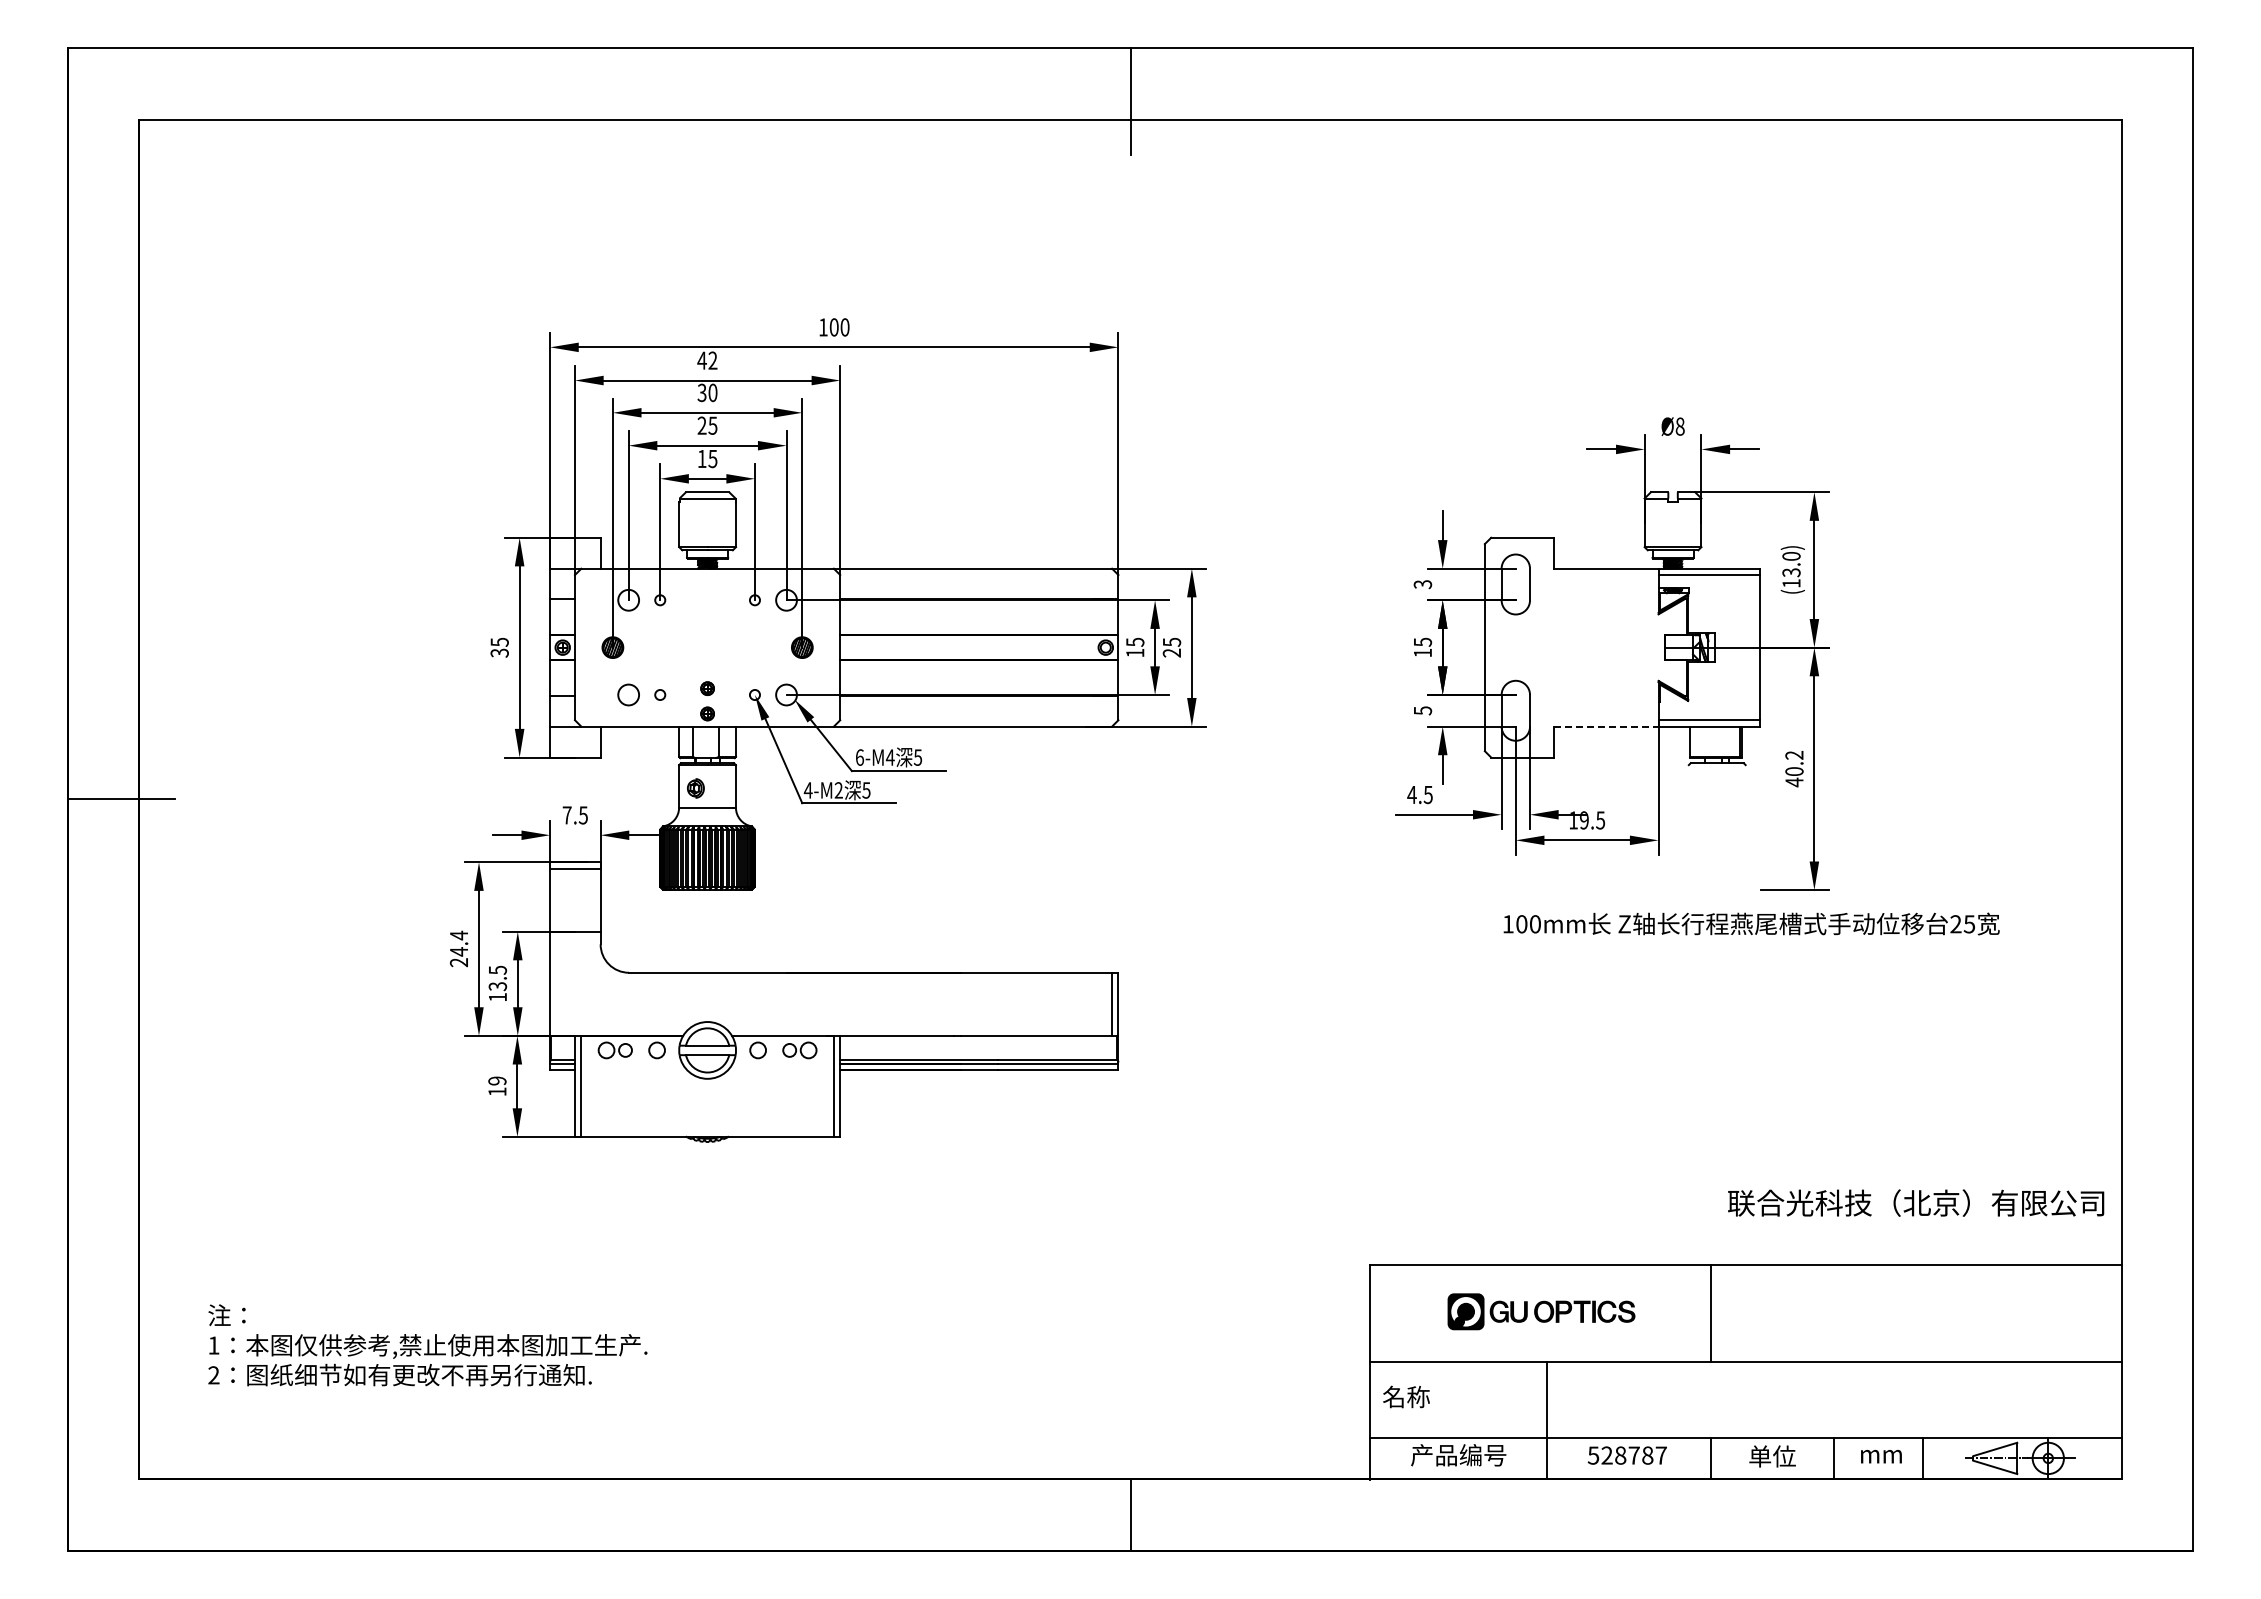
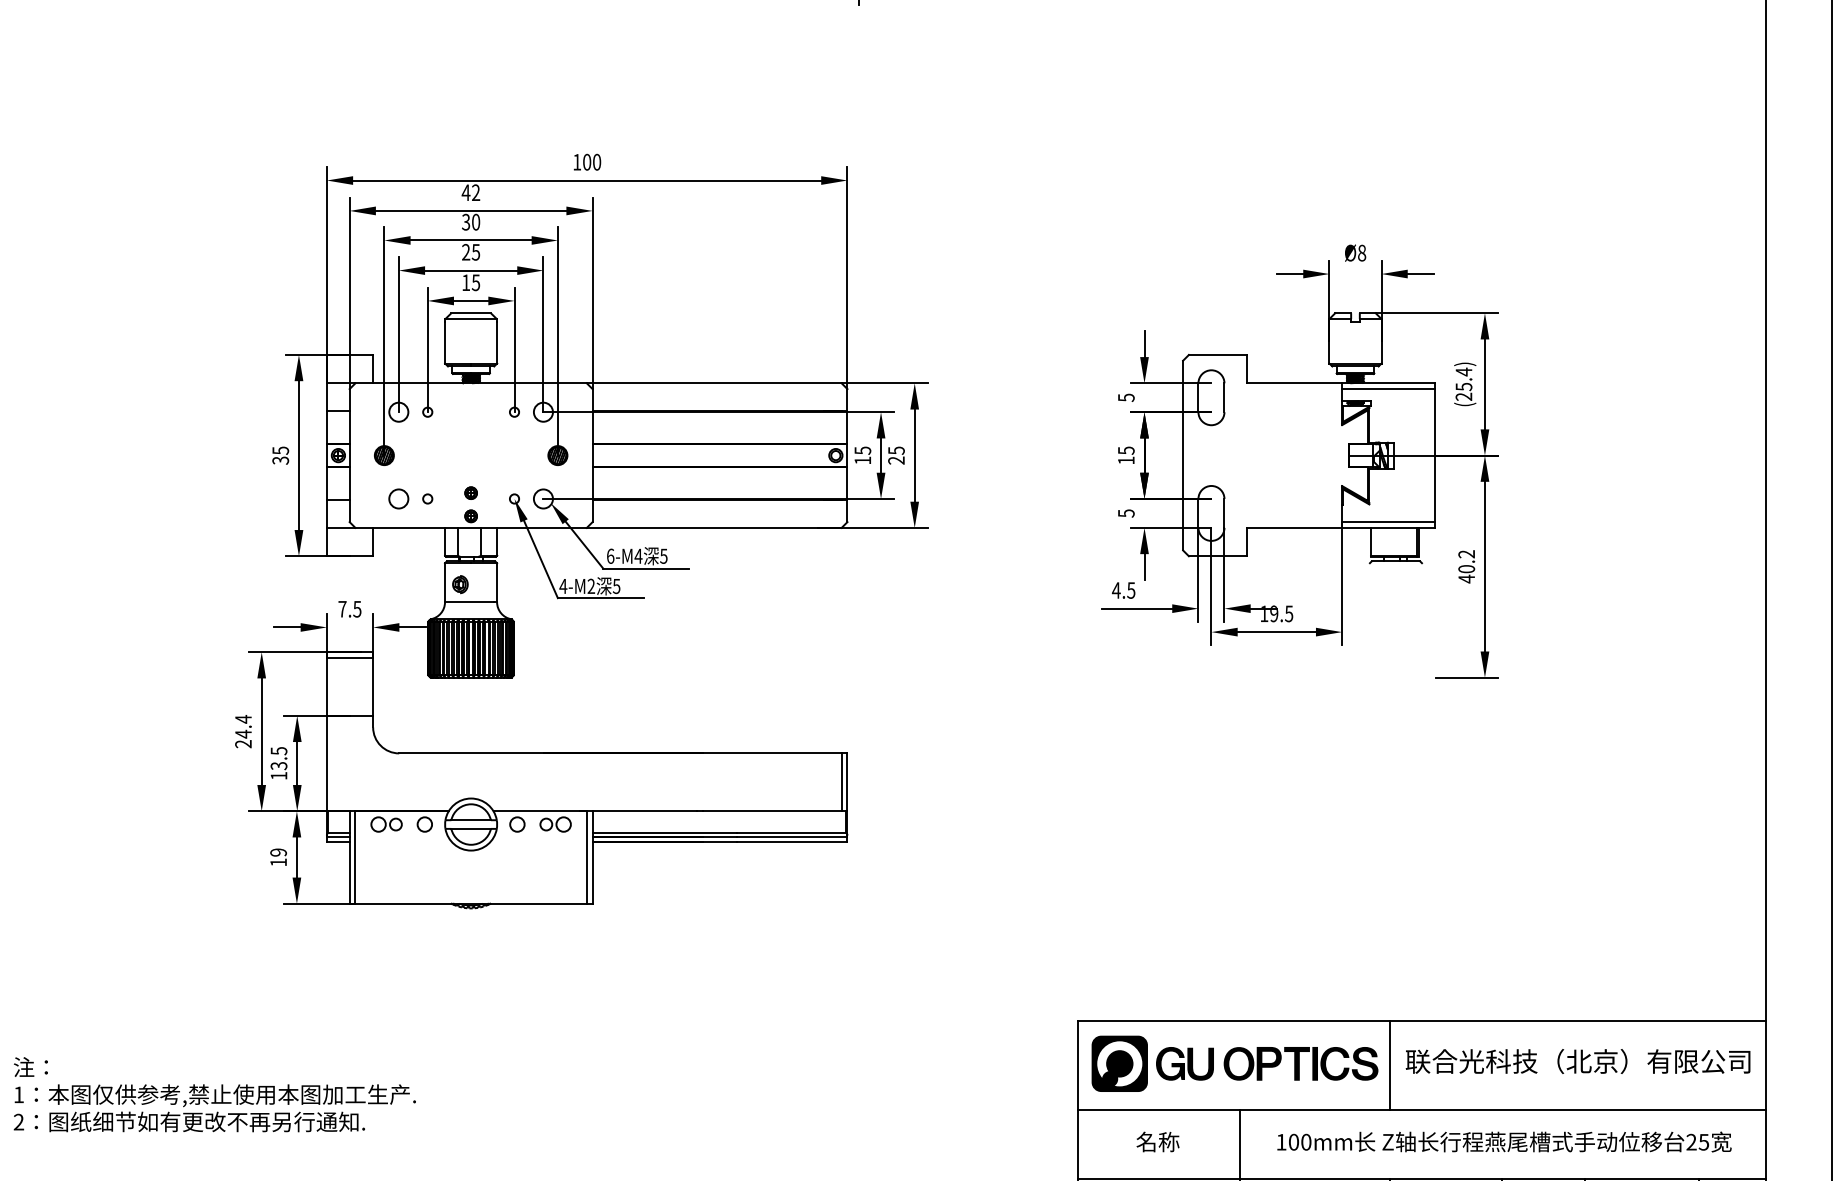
text: (1791, 569) -> (1463, 384), (13.0) -> (25.4)
text: (1422, 584) -> (1125, 397), 3 -> 5
line: (1606, 726) -> (1294, 527), dashed -> solid
text: (1751, 923) -> (1504, 1141), moved
text: (1916, 1202) -> (1578, 1060), moved
part: (1541, 1311) -> (1234, 1063), size x1.67
text: (1406, 1396) -> (1158, 1141), moved

